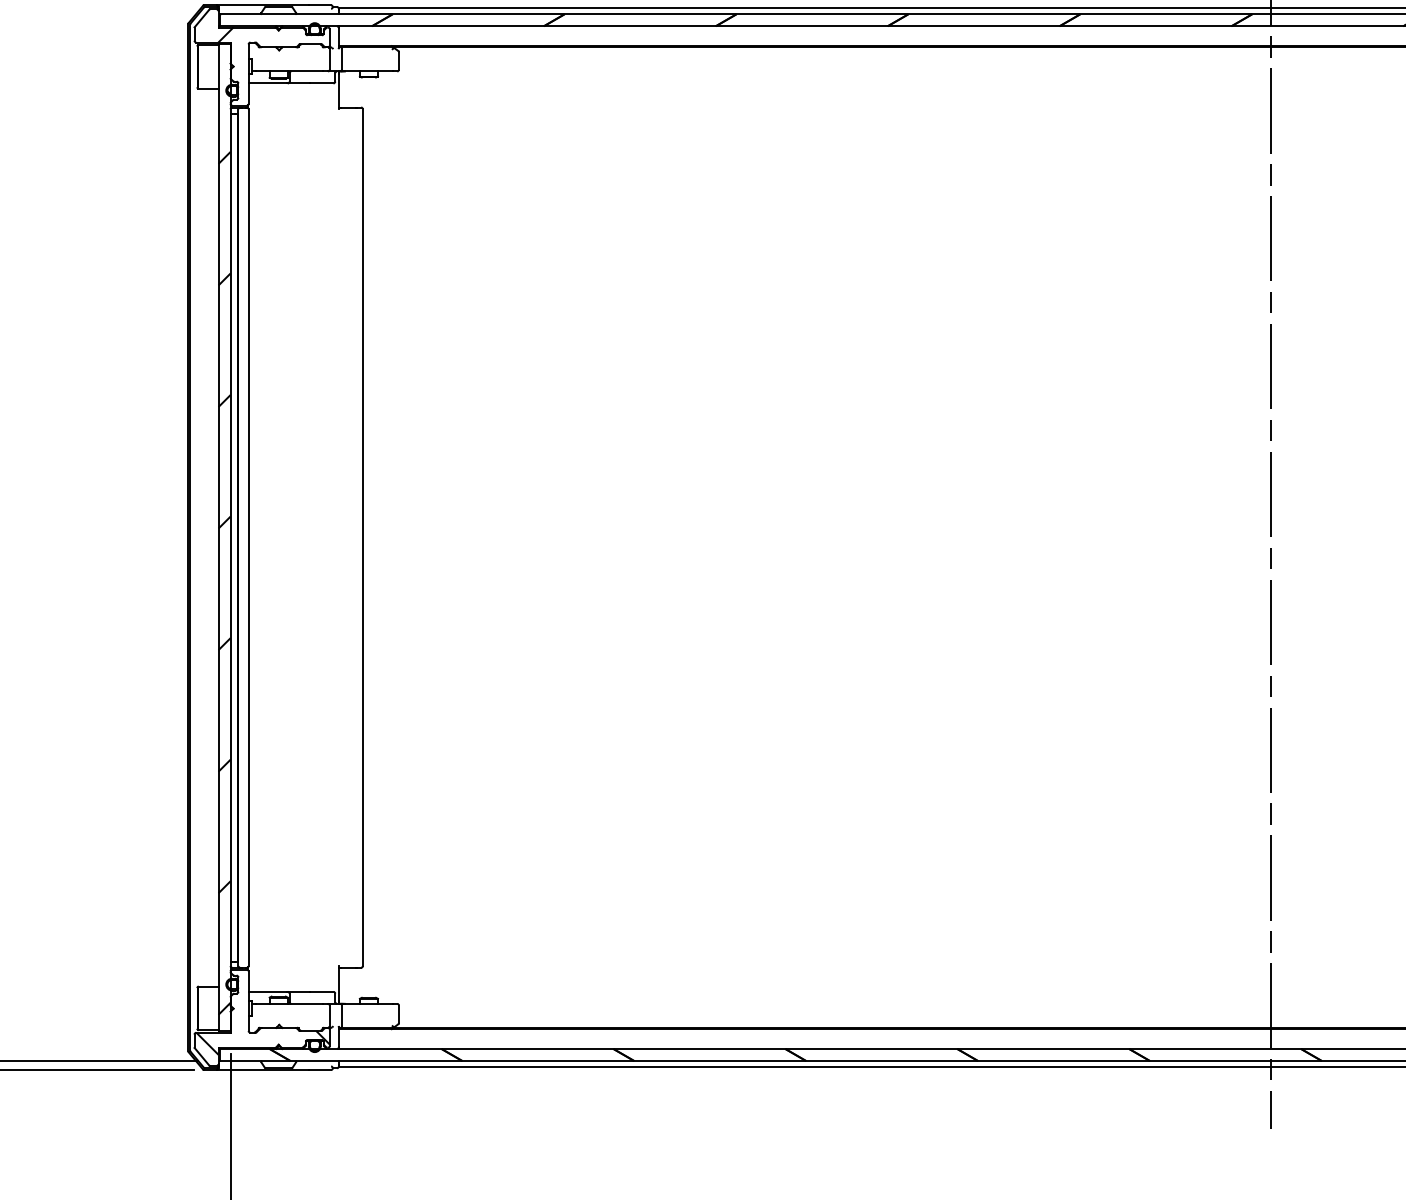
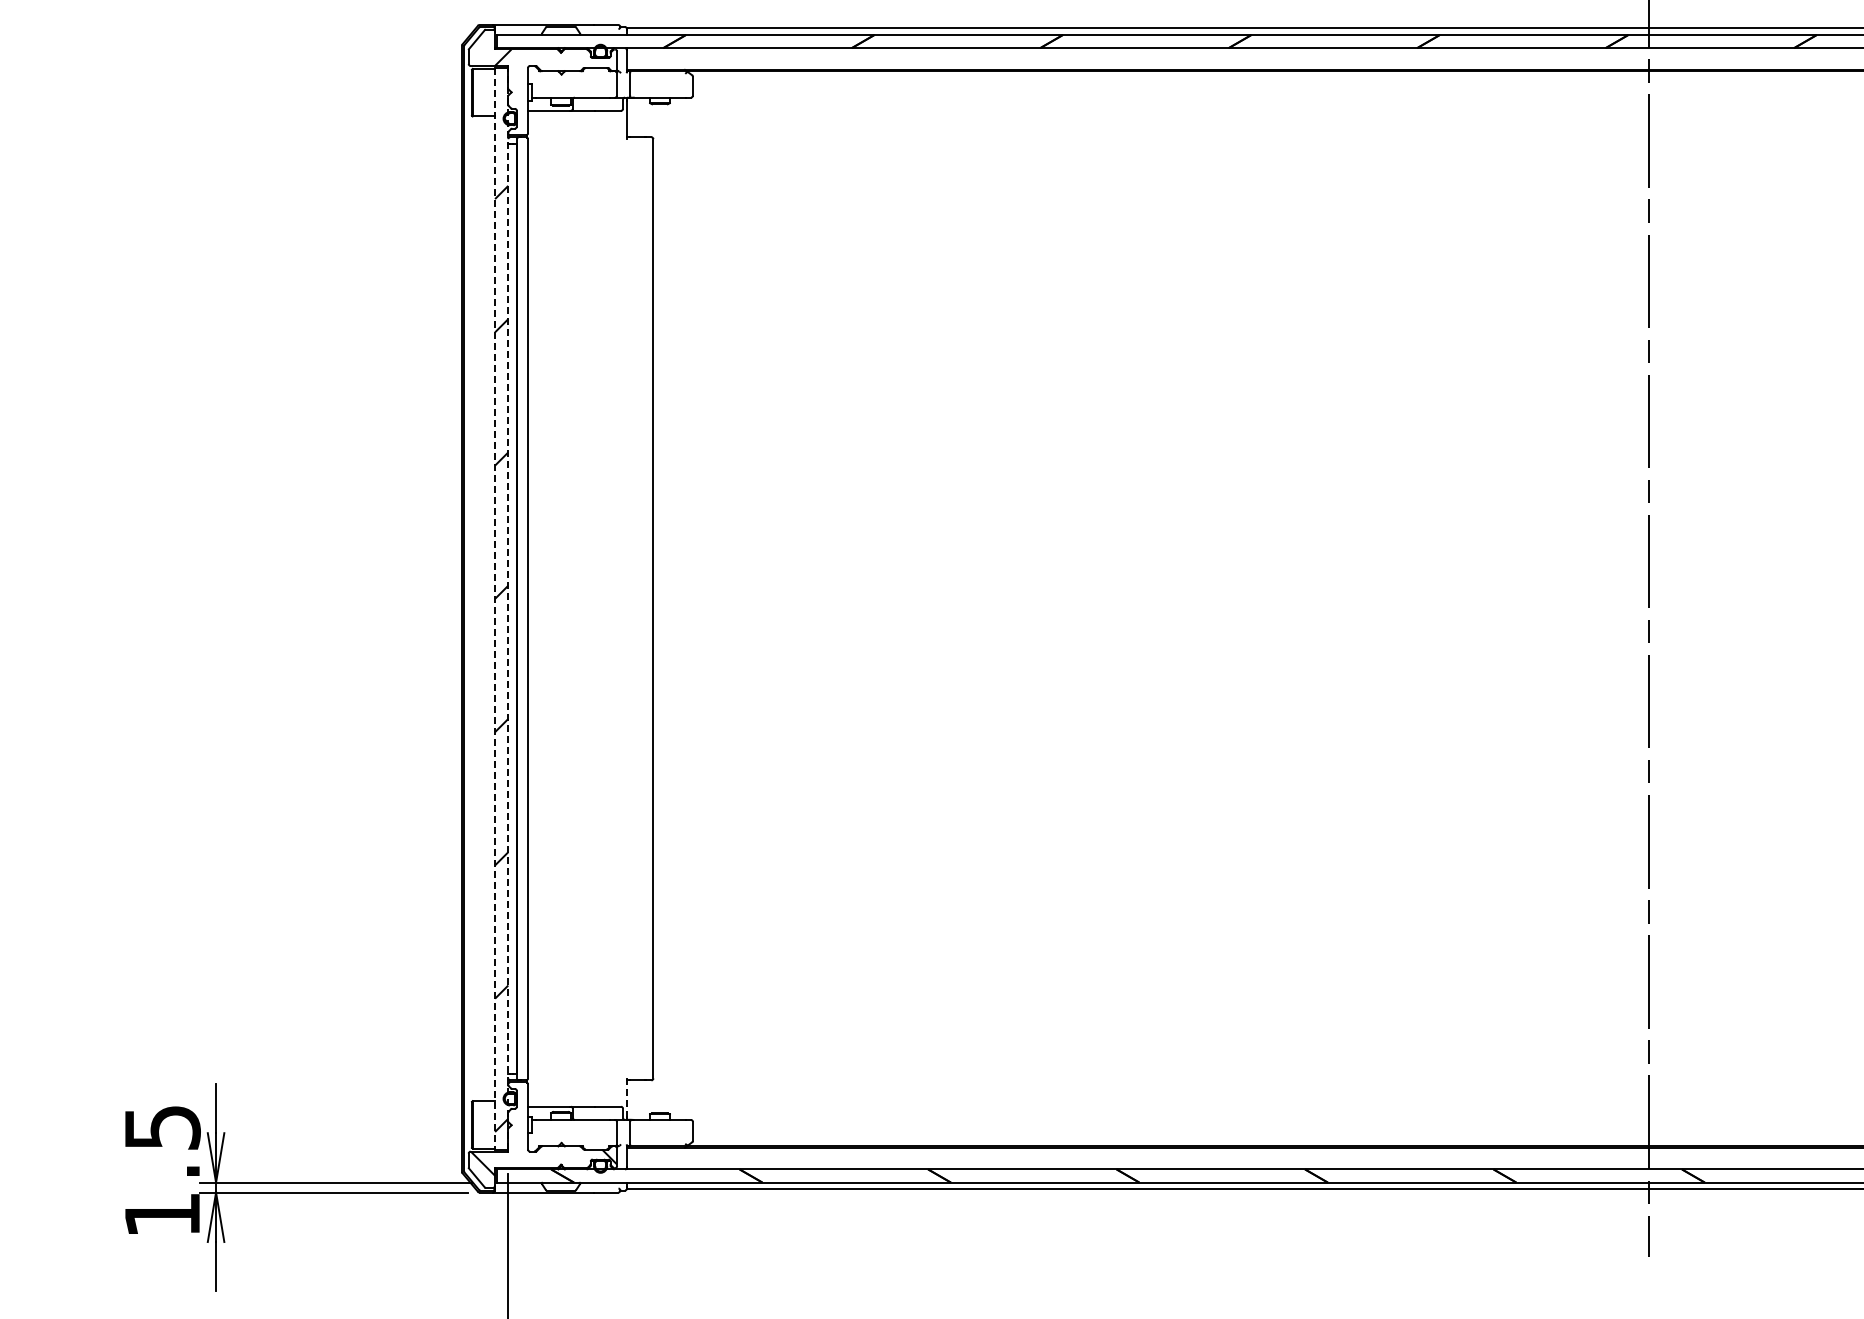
line: (218, 537) -> (495, 608), solid -> dashed
line: (230, 537) -> (508, 608), solid -> dashed
line: (339, 984) -> (627, 1098), solid -> dashed

